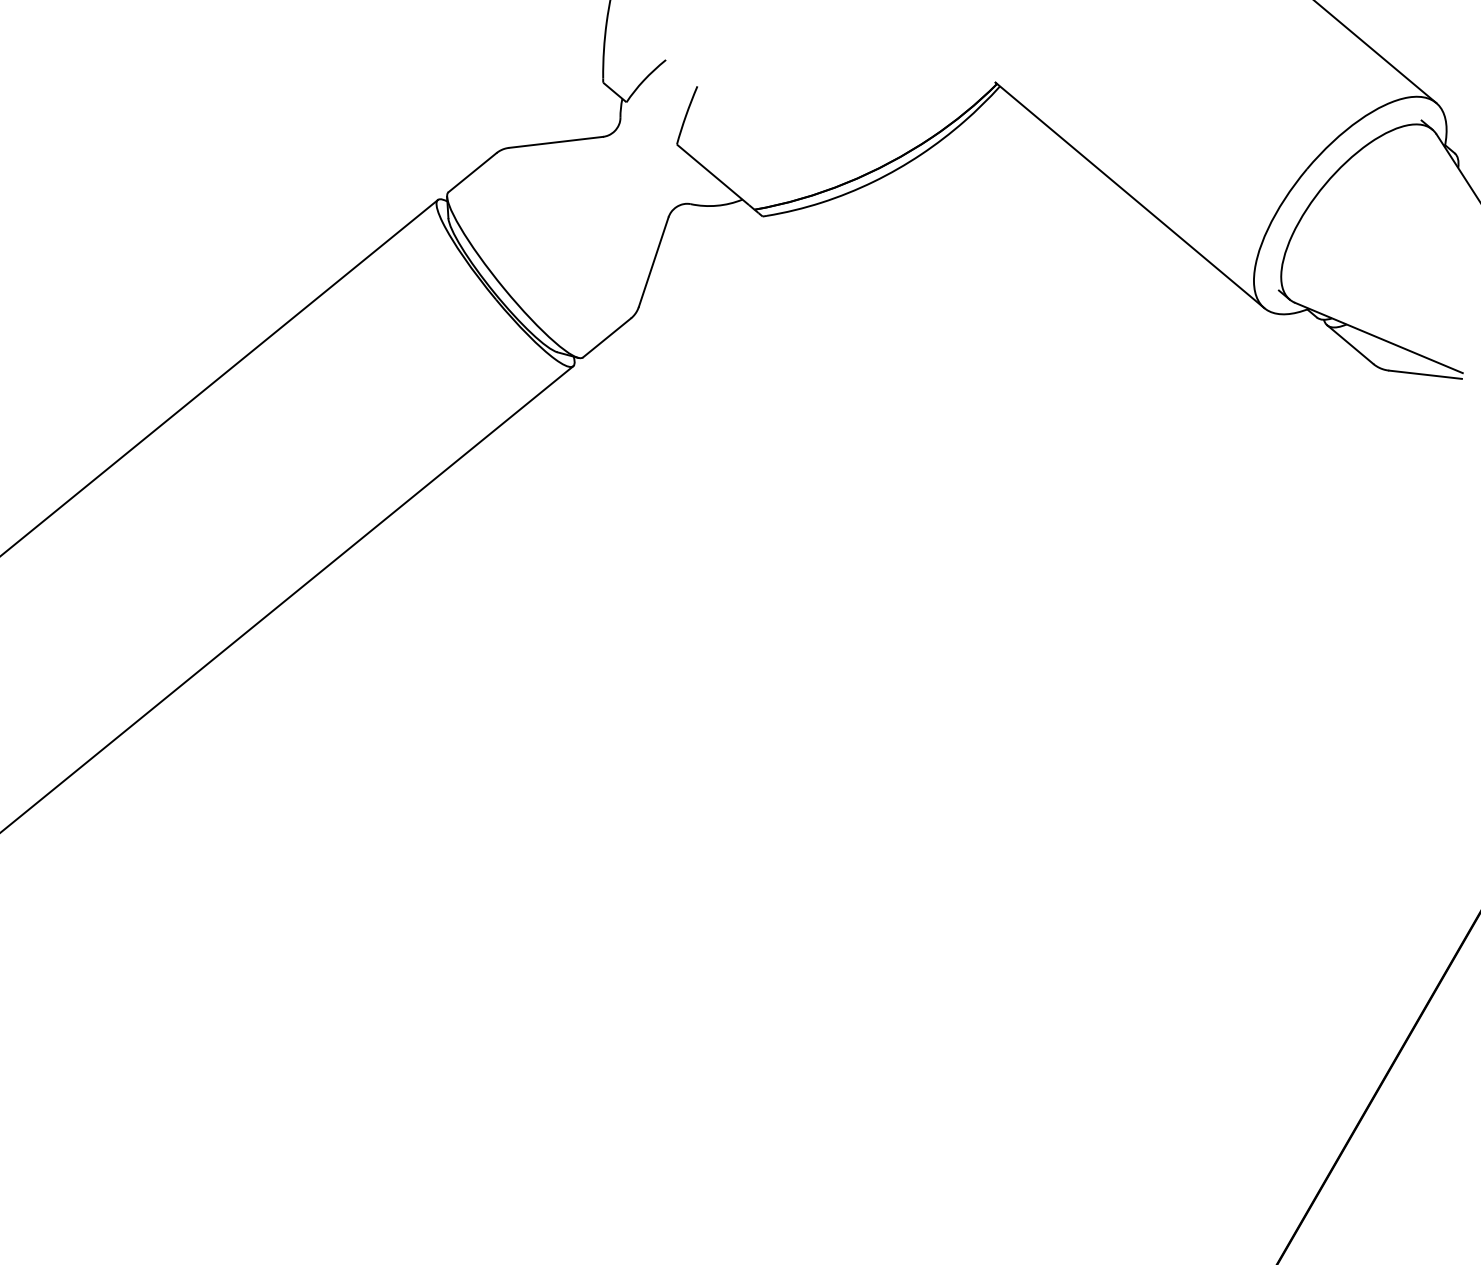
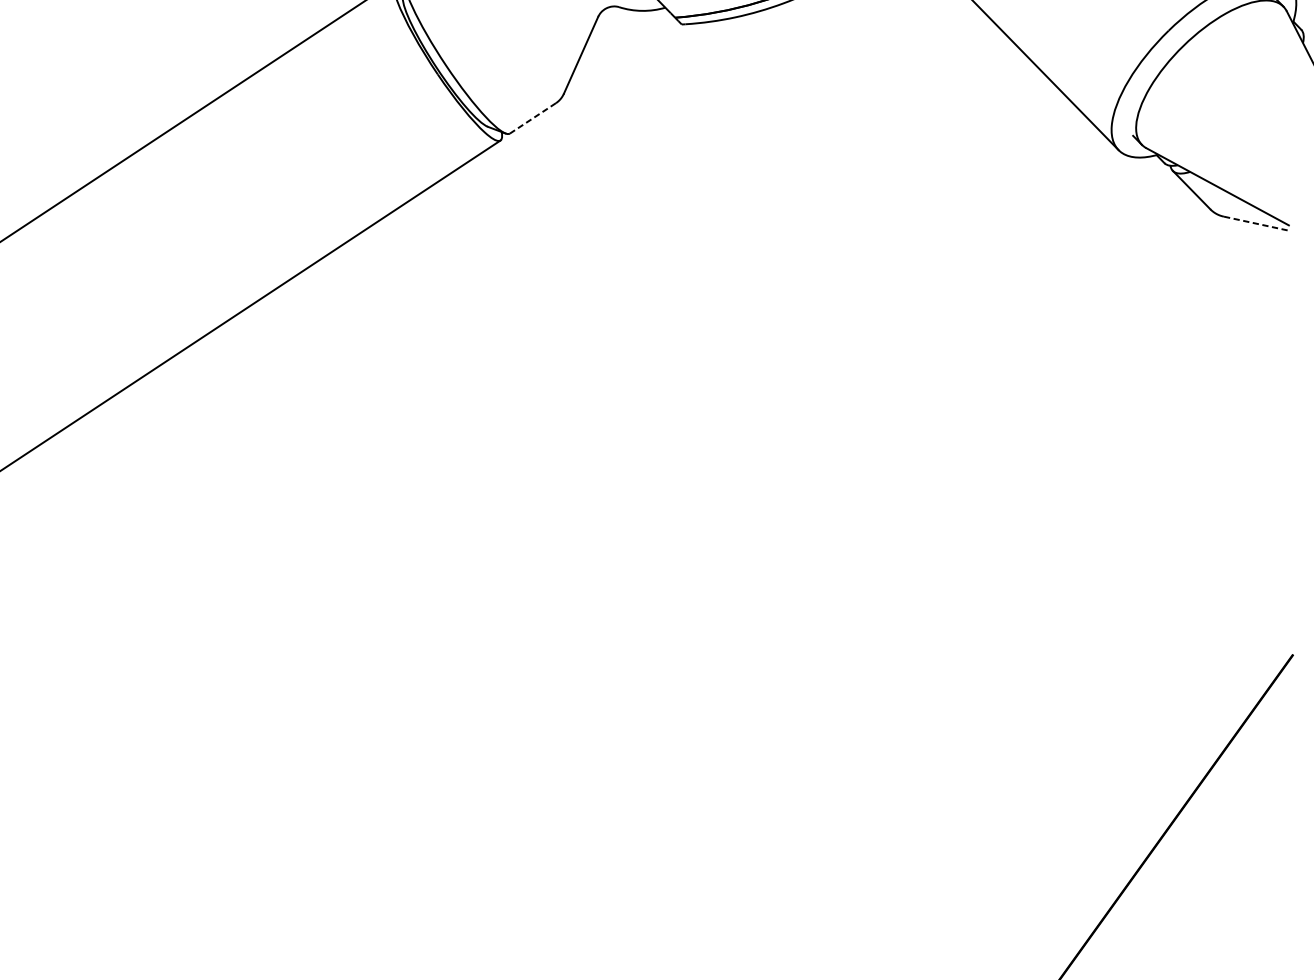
line: (607, 337) -> (533, 118), solid -> dashed
line: (1425, 374) -> (1255, 223), solid -> dashed

